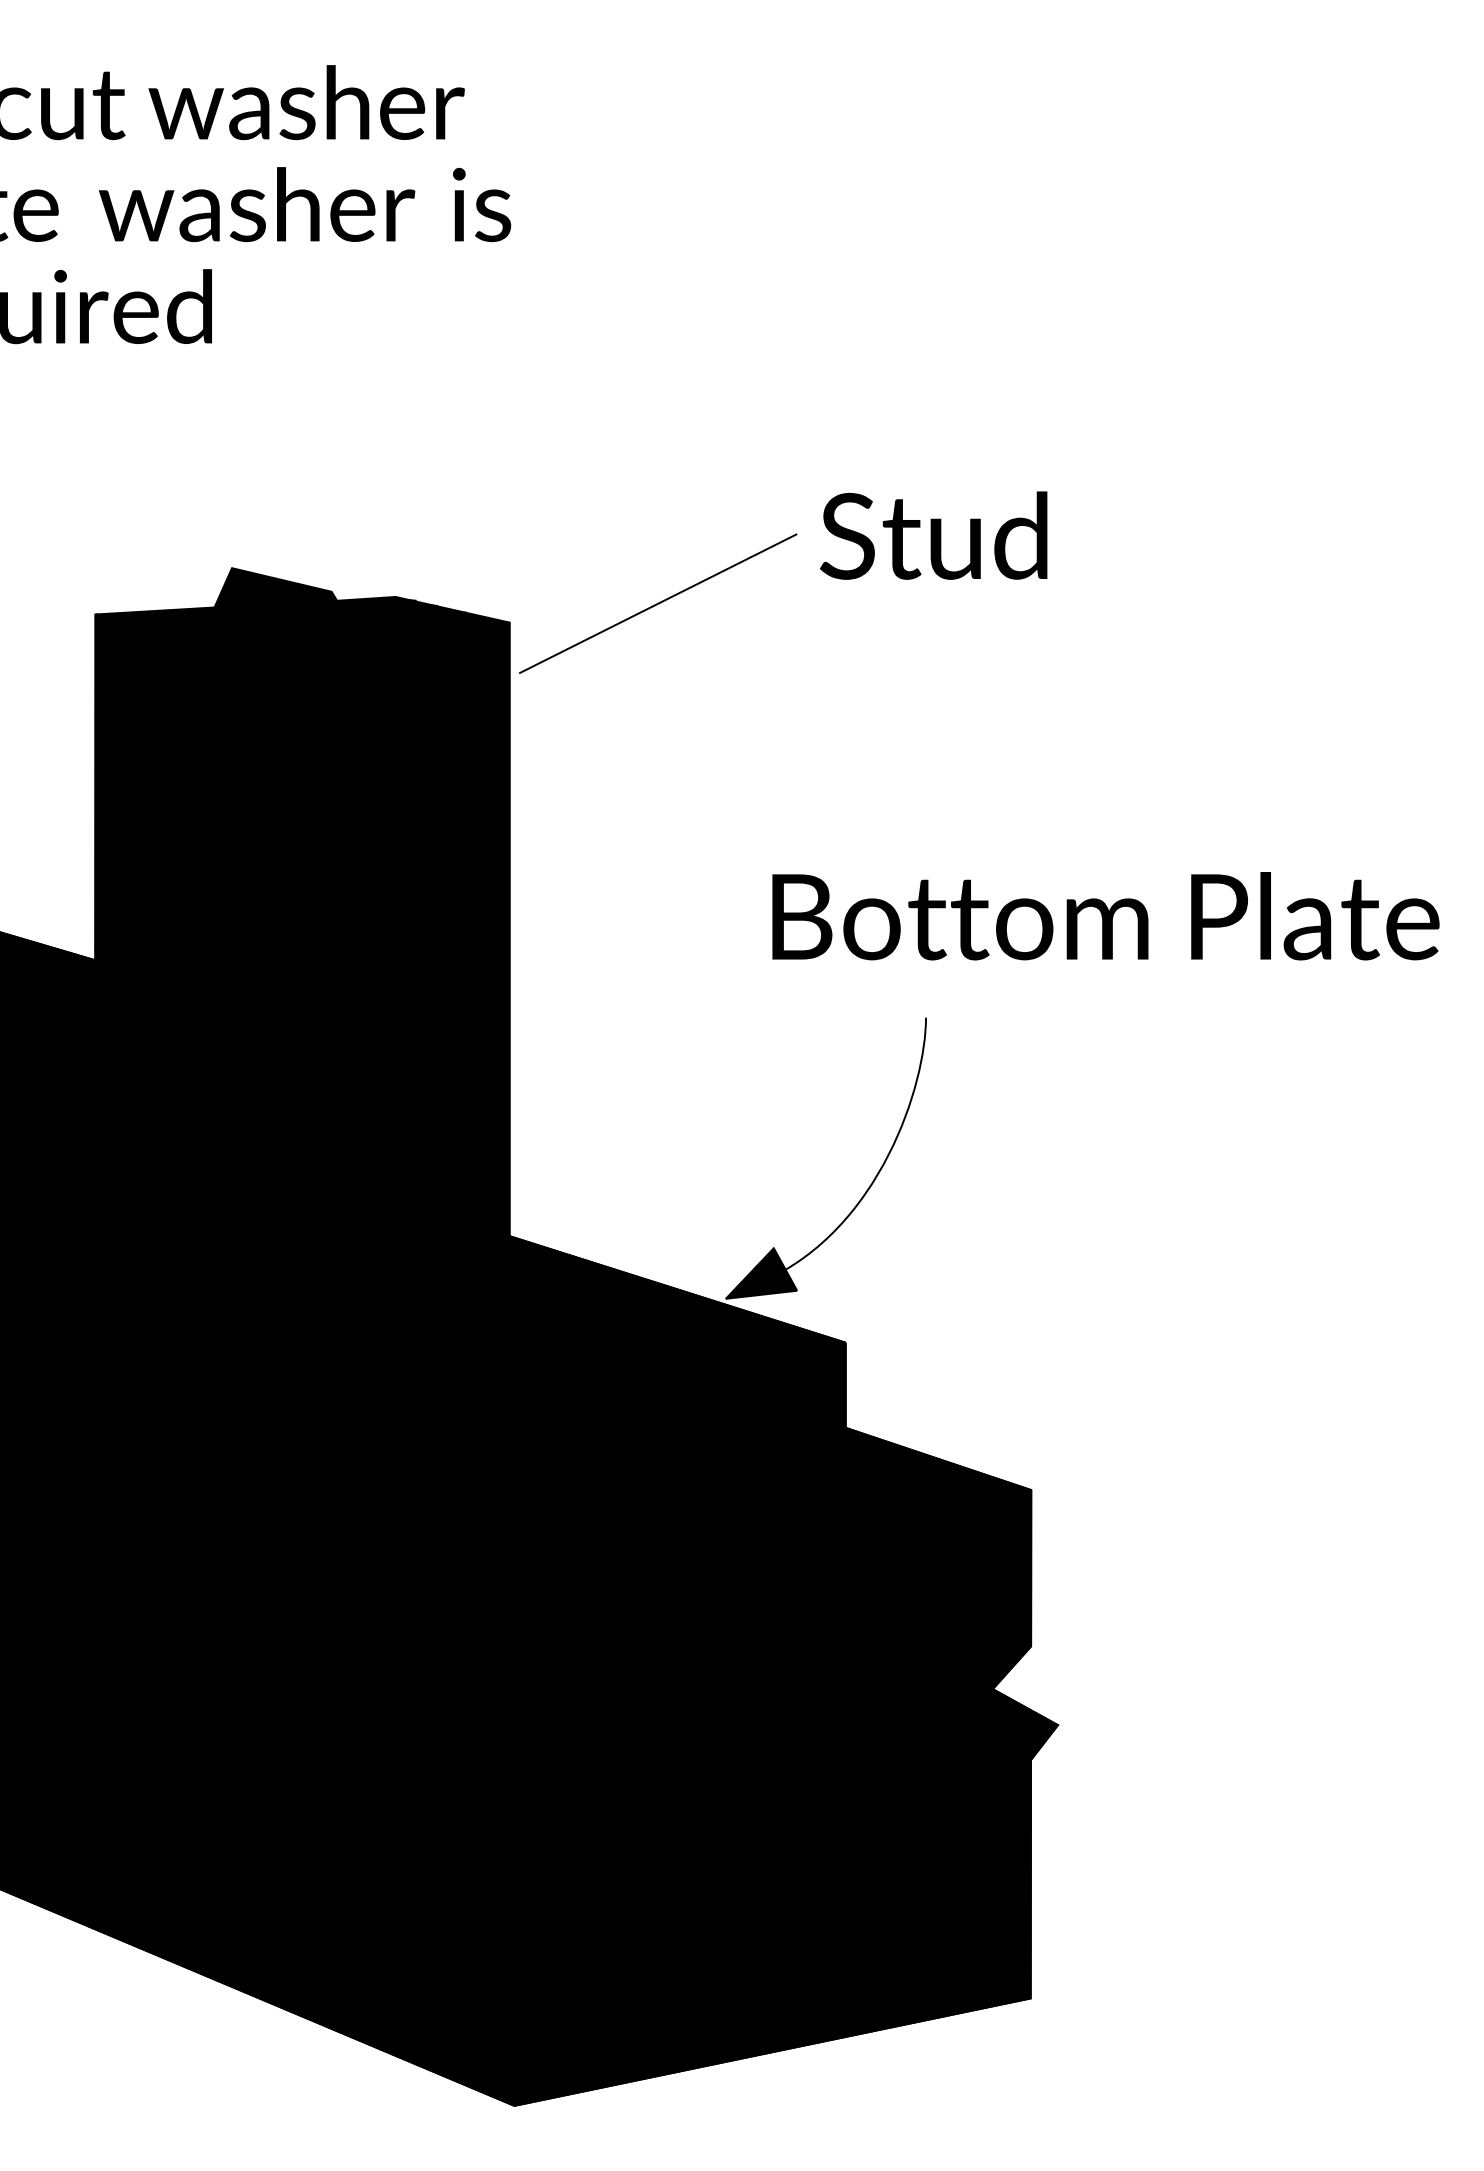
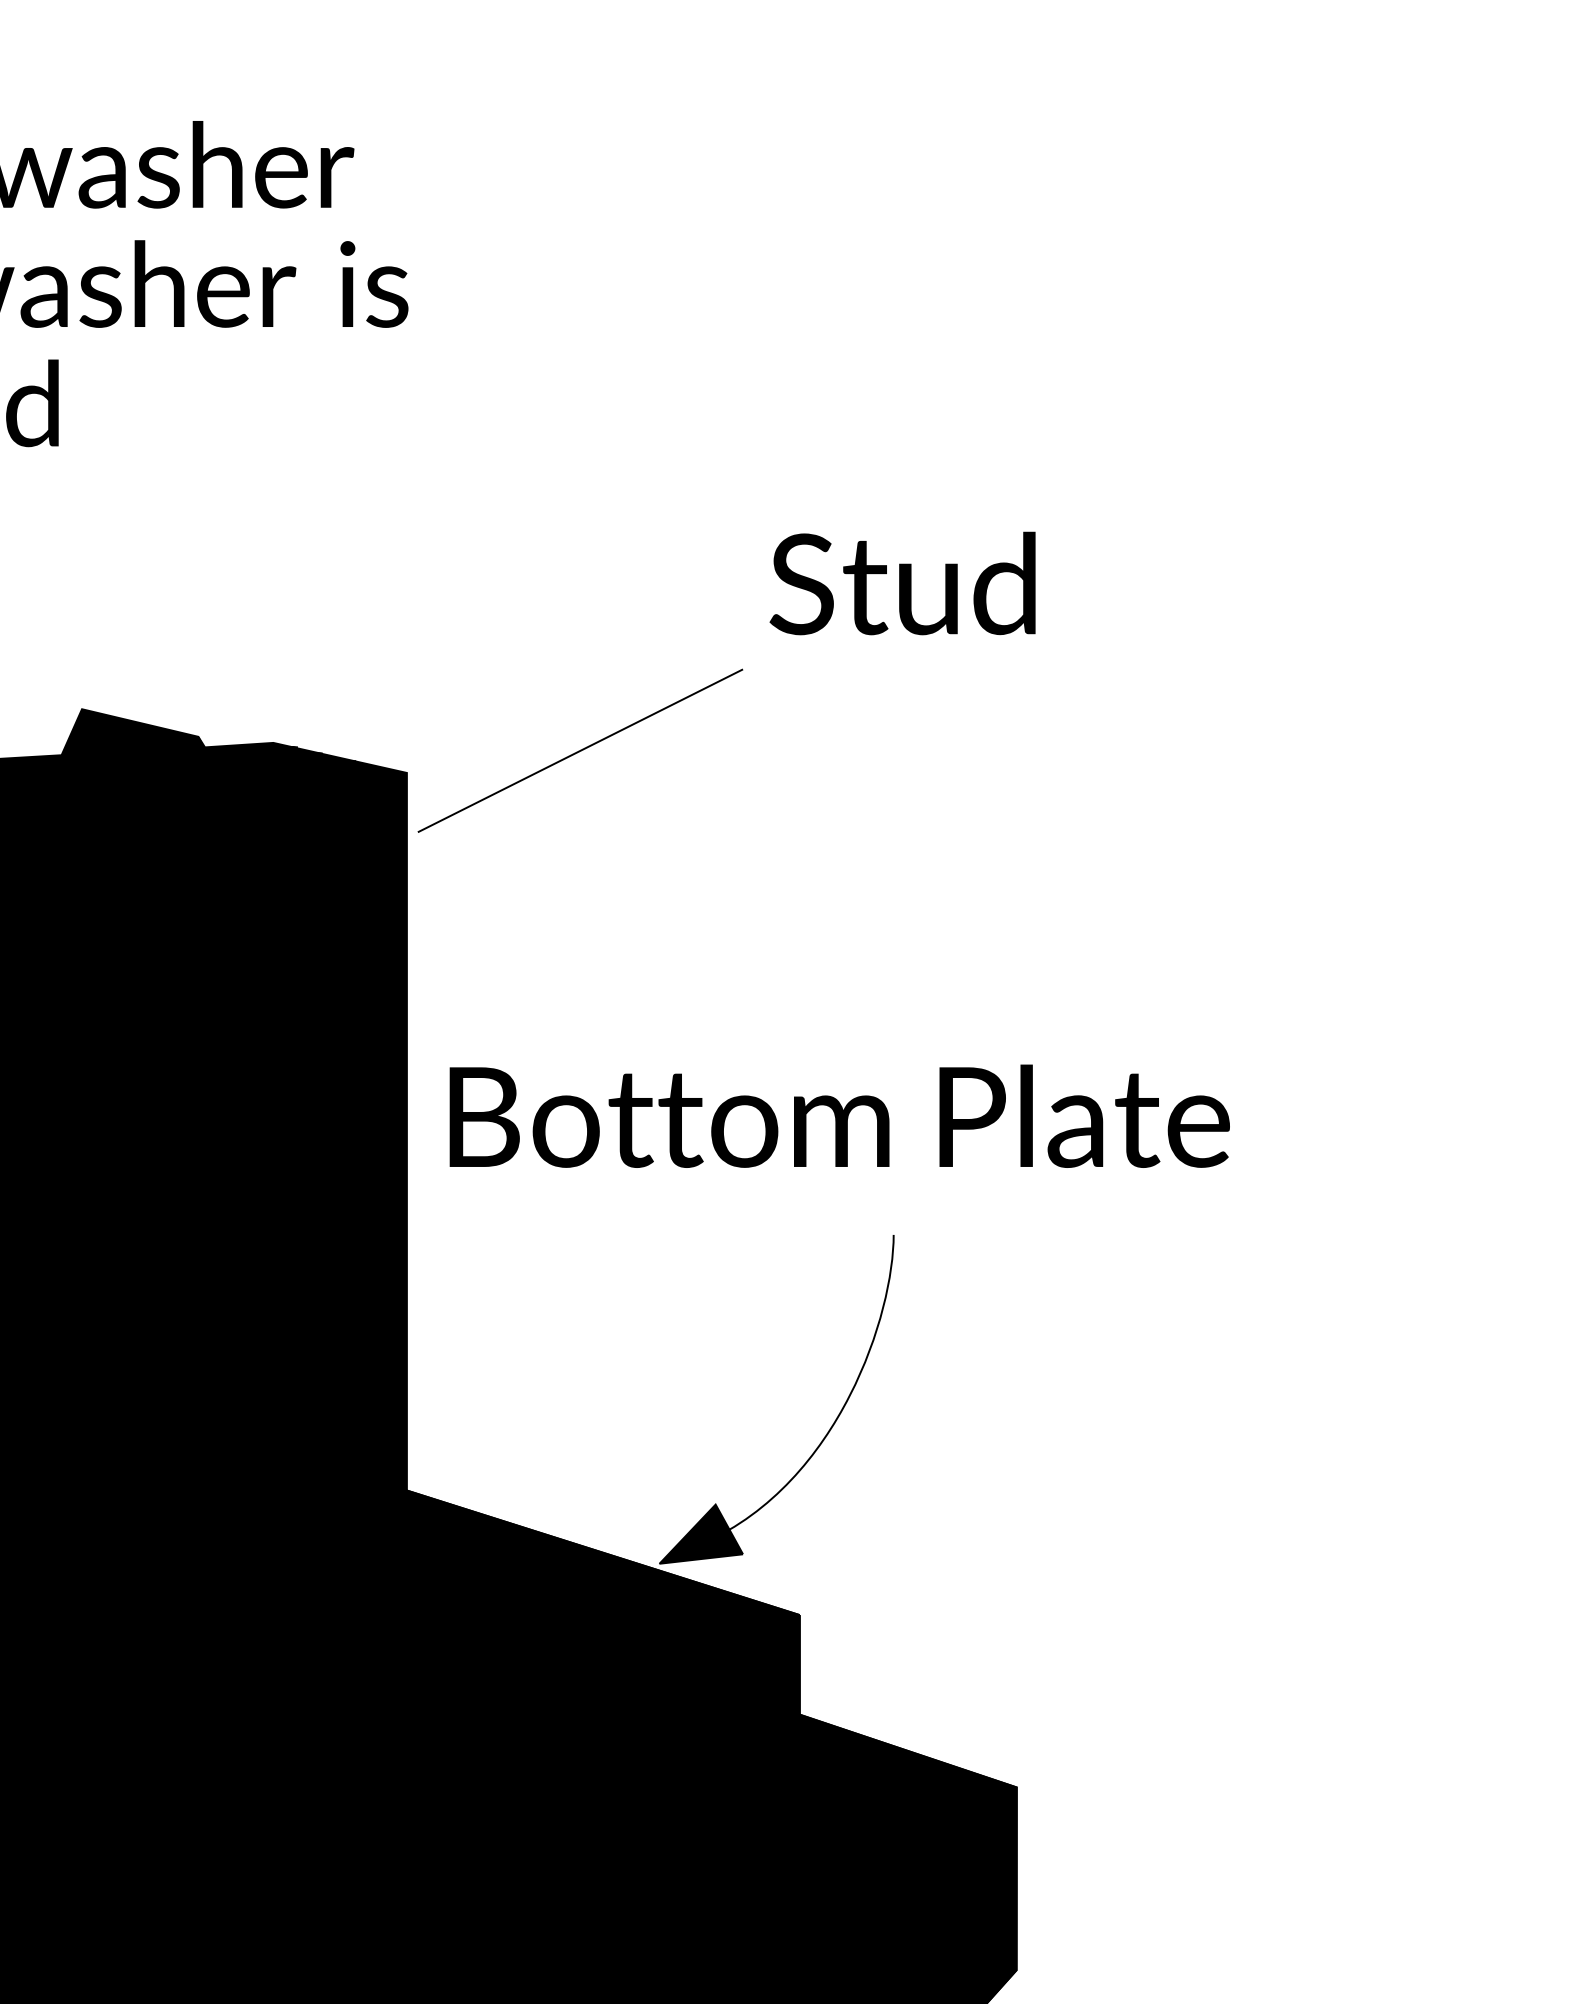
text: (933, 535) -> (902, 583), moved
text: (1105, 916) -> (839, 1116), moved

